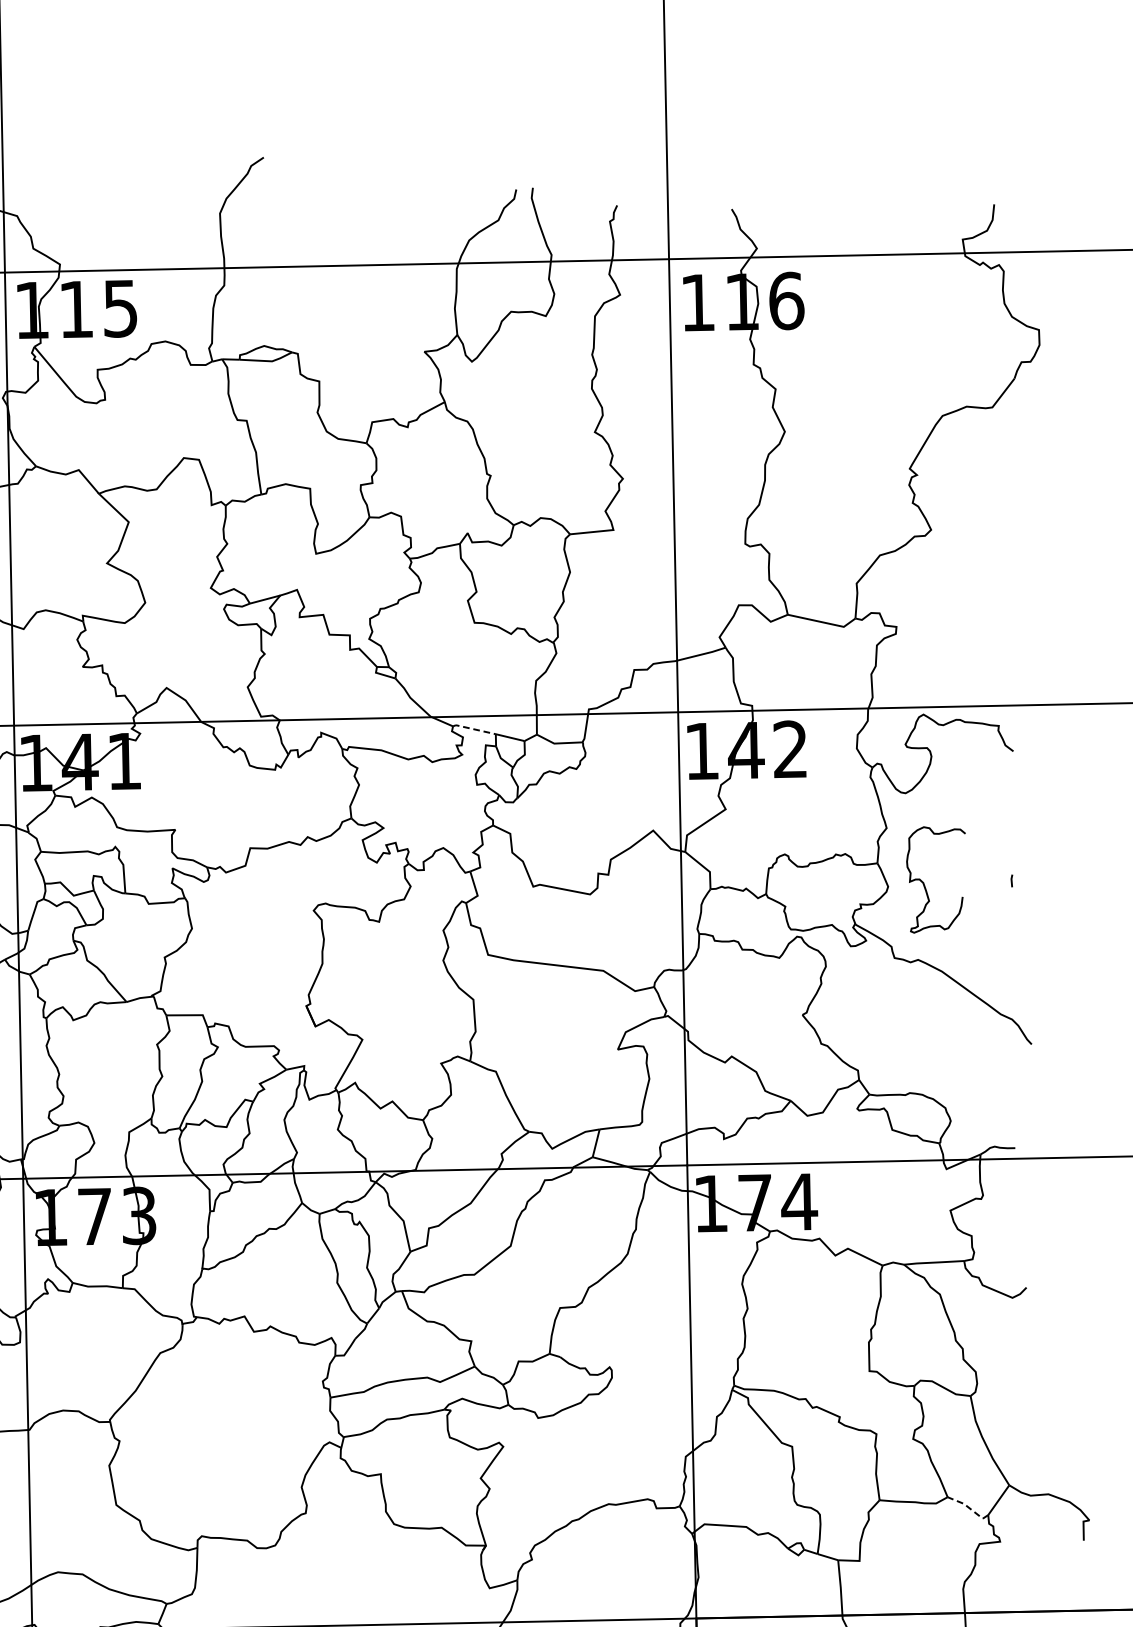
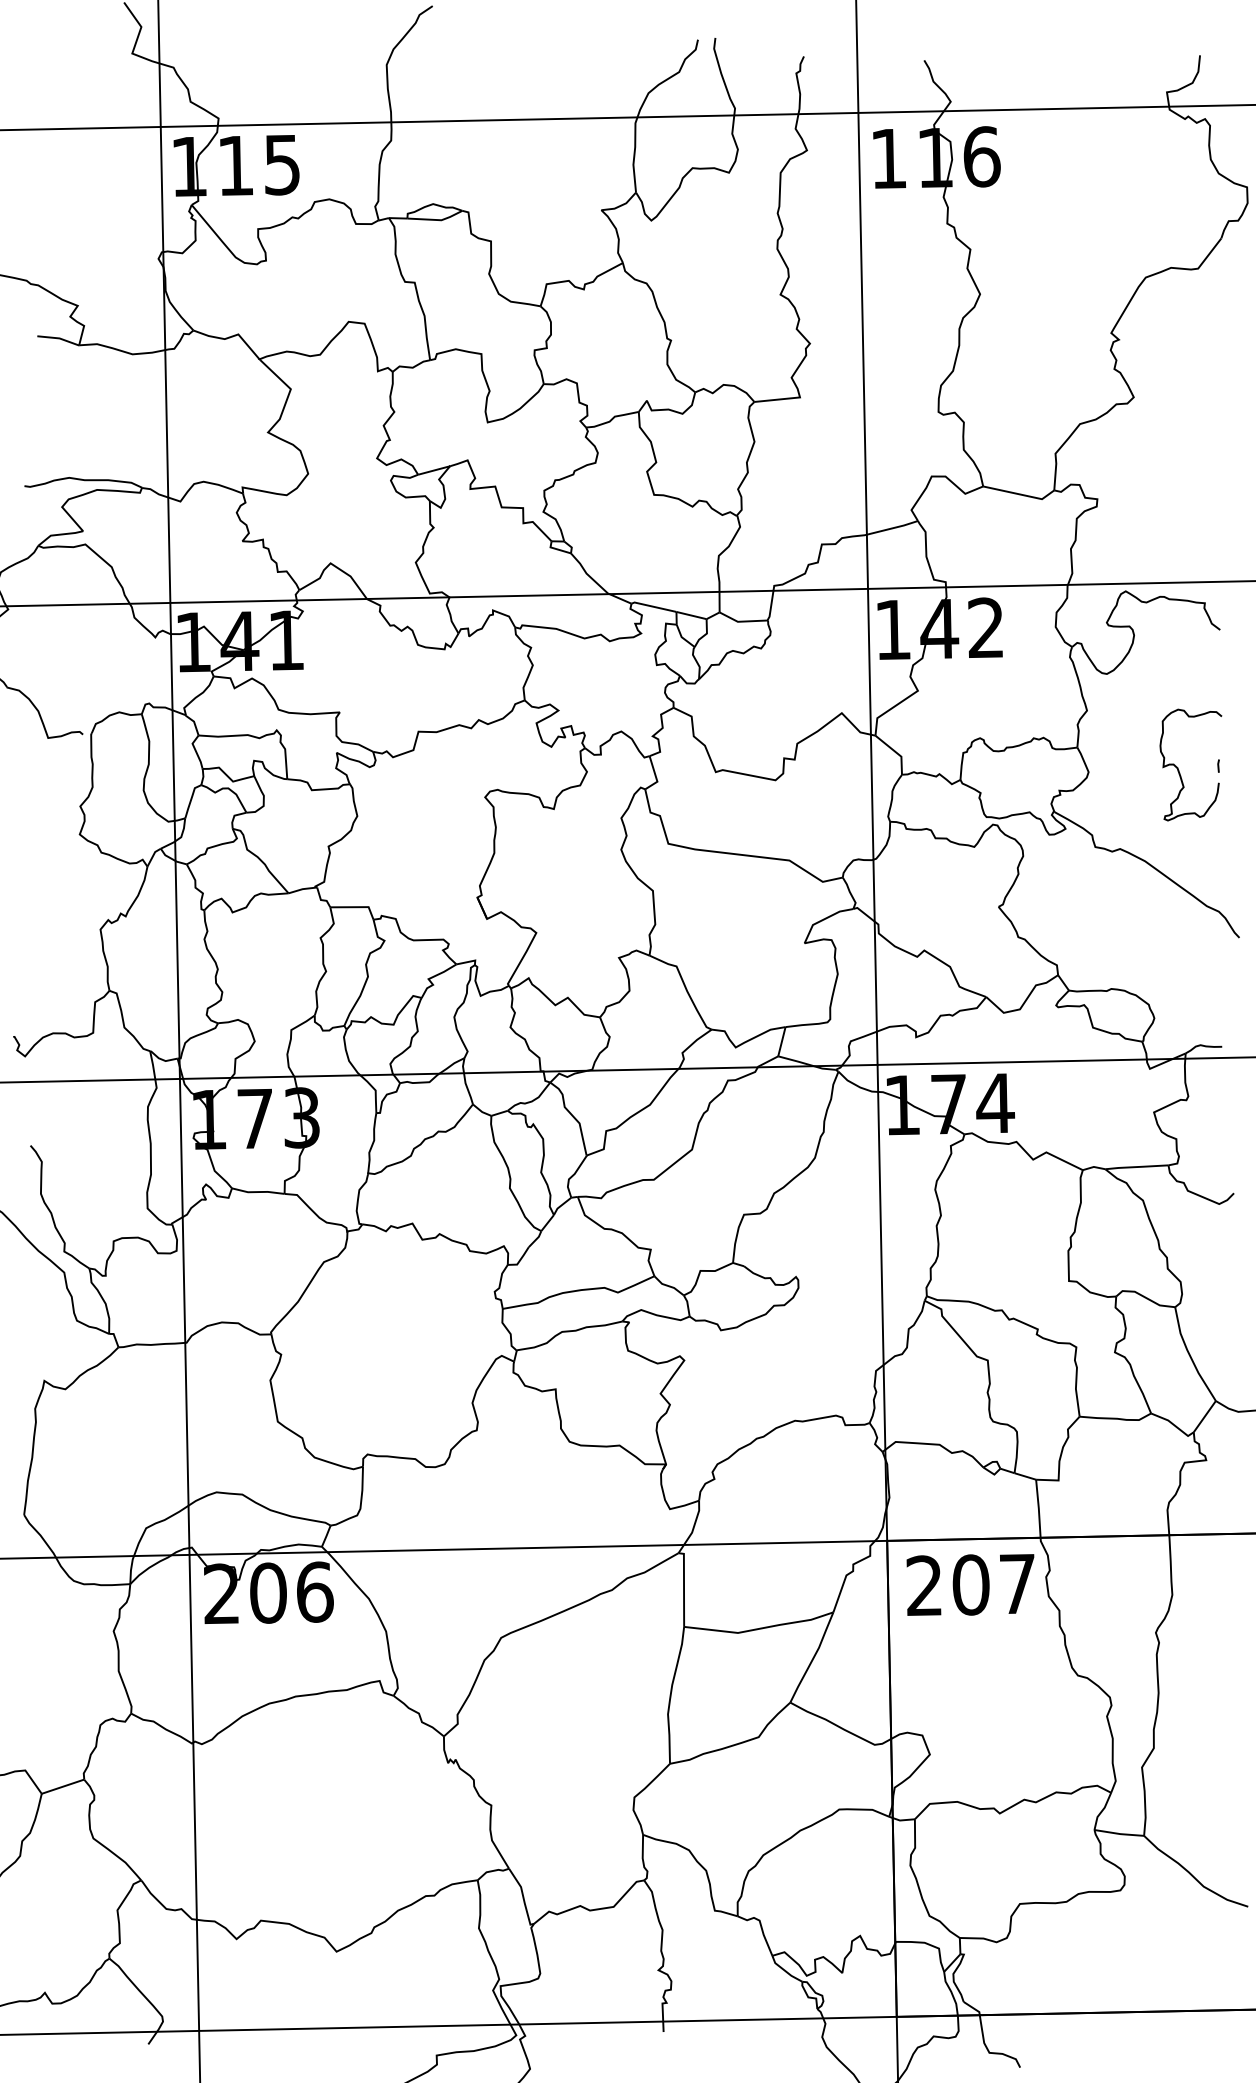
line: (473, 729) -> (653, 606), dashed -> solid
curve: (924, 882) -> (1178, 767), moved
line: (968, 1507) -> (1173, 1424), dashed -> solid

